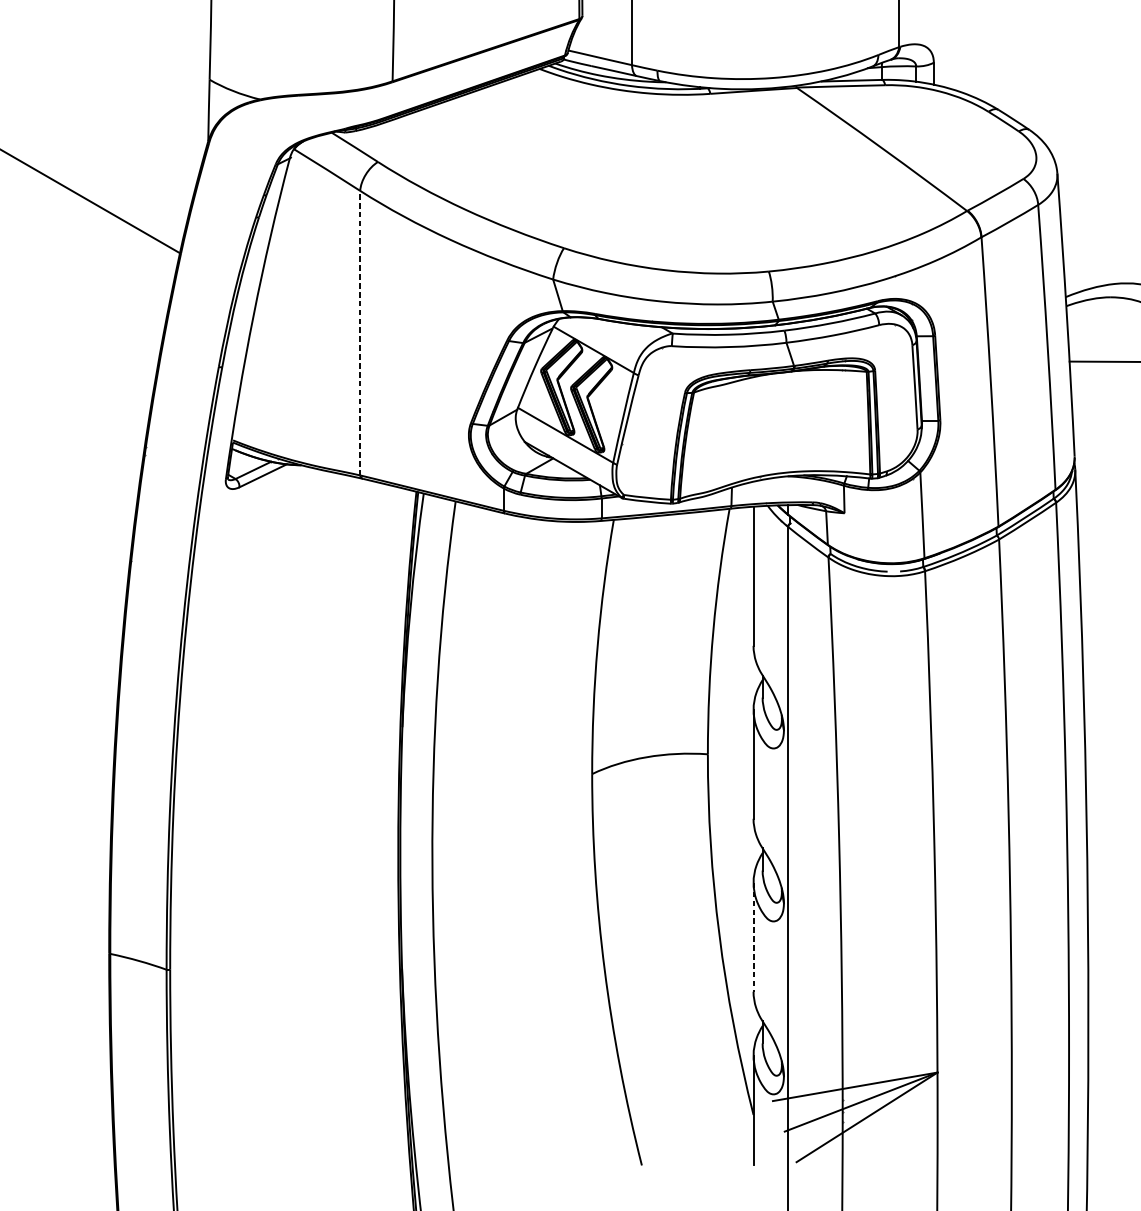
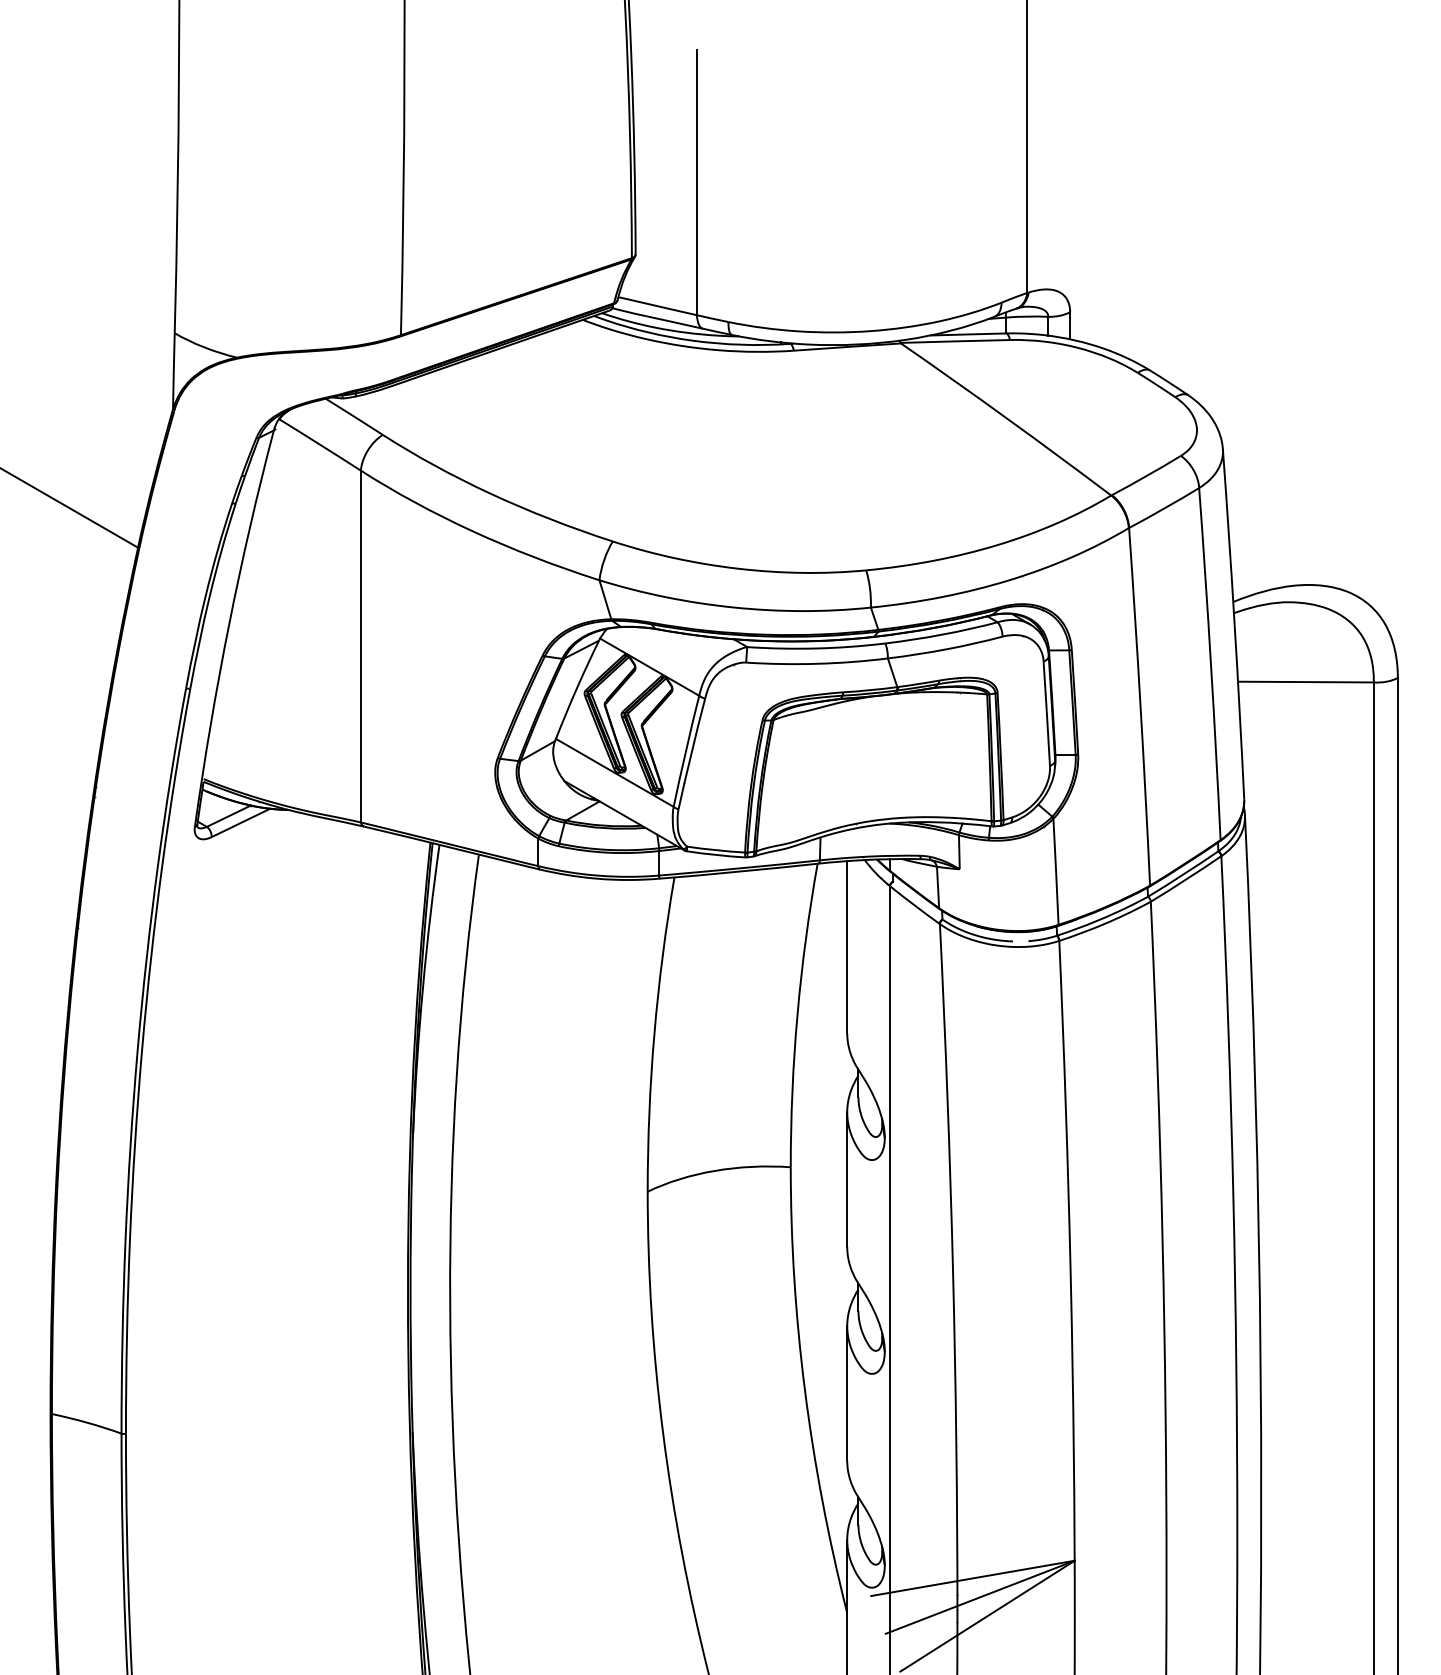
line: (359, 333) -> (360, 646), dashed -> solid
line: (753, 937) -> (847, 1393), dashed -> solid

